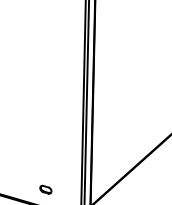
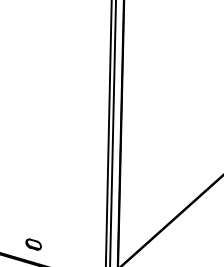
part: (45, 189) -> (33, 244), moved

